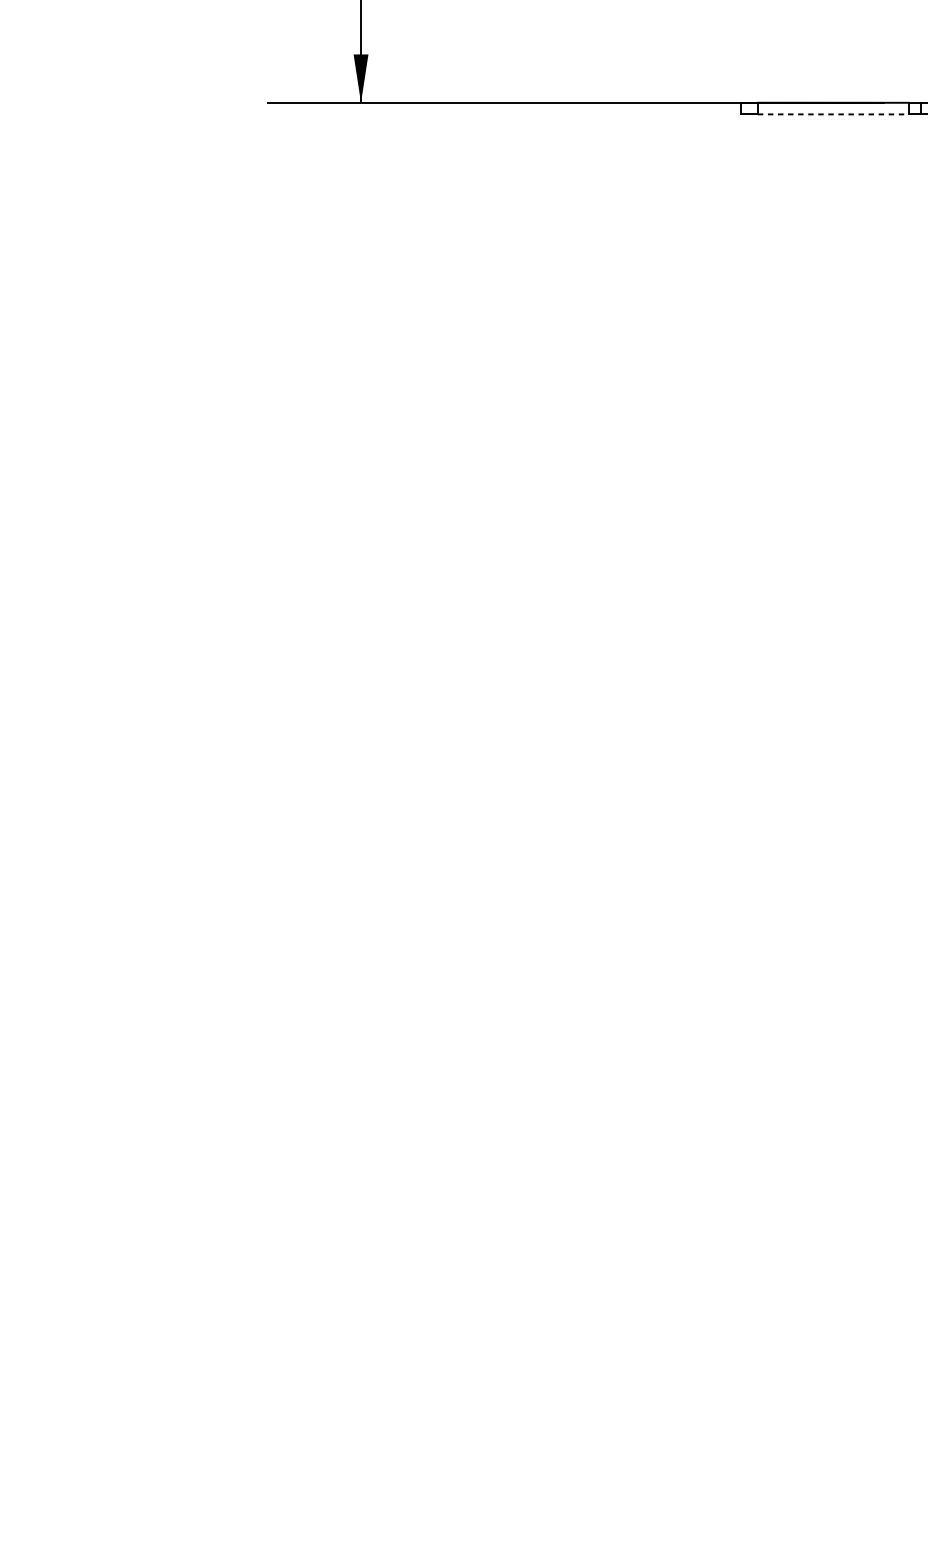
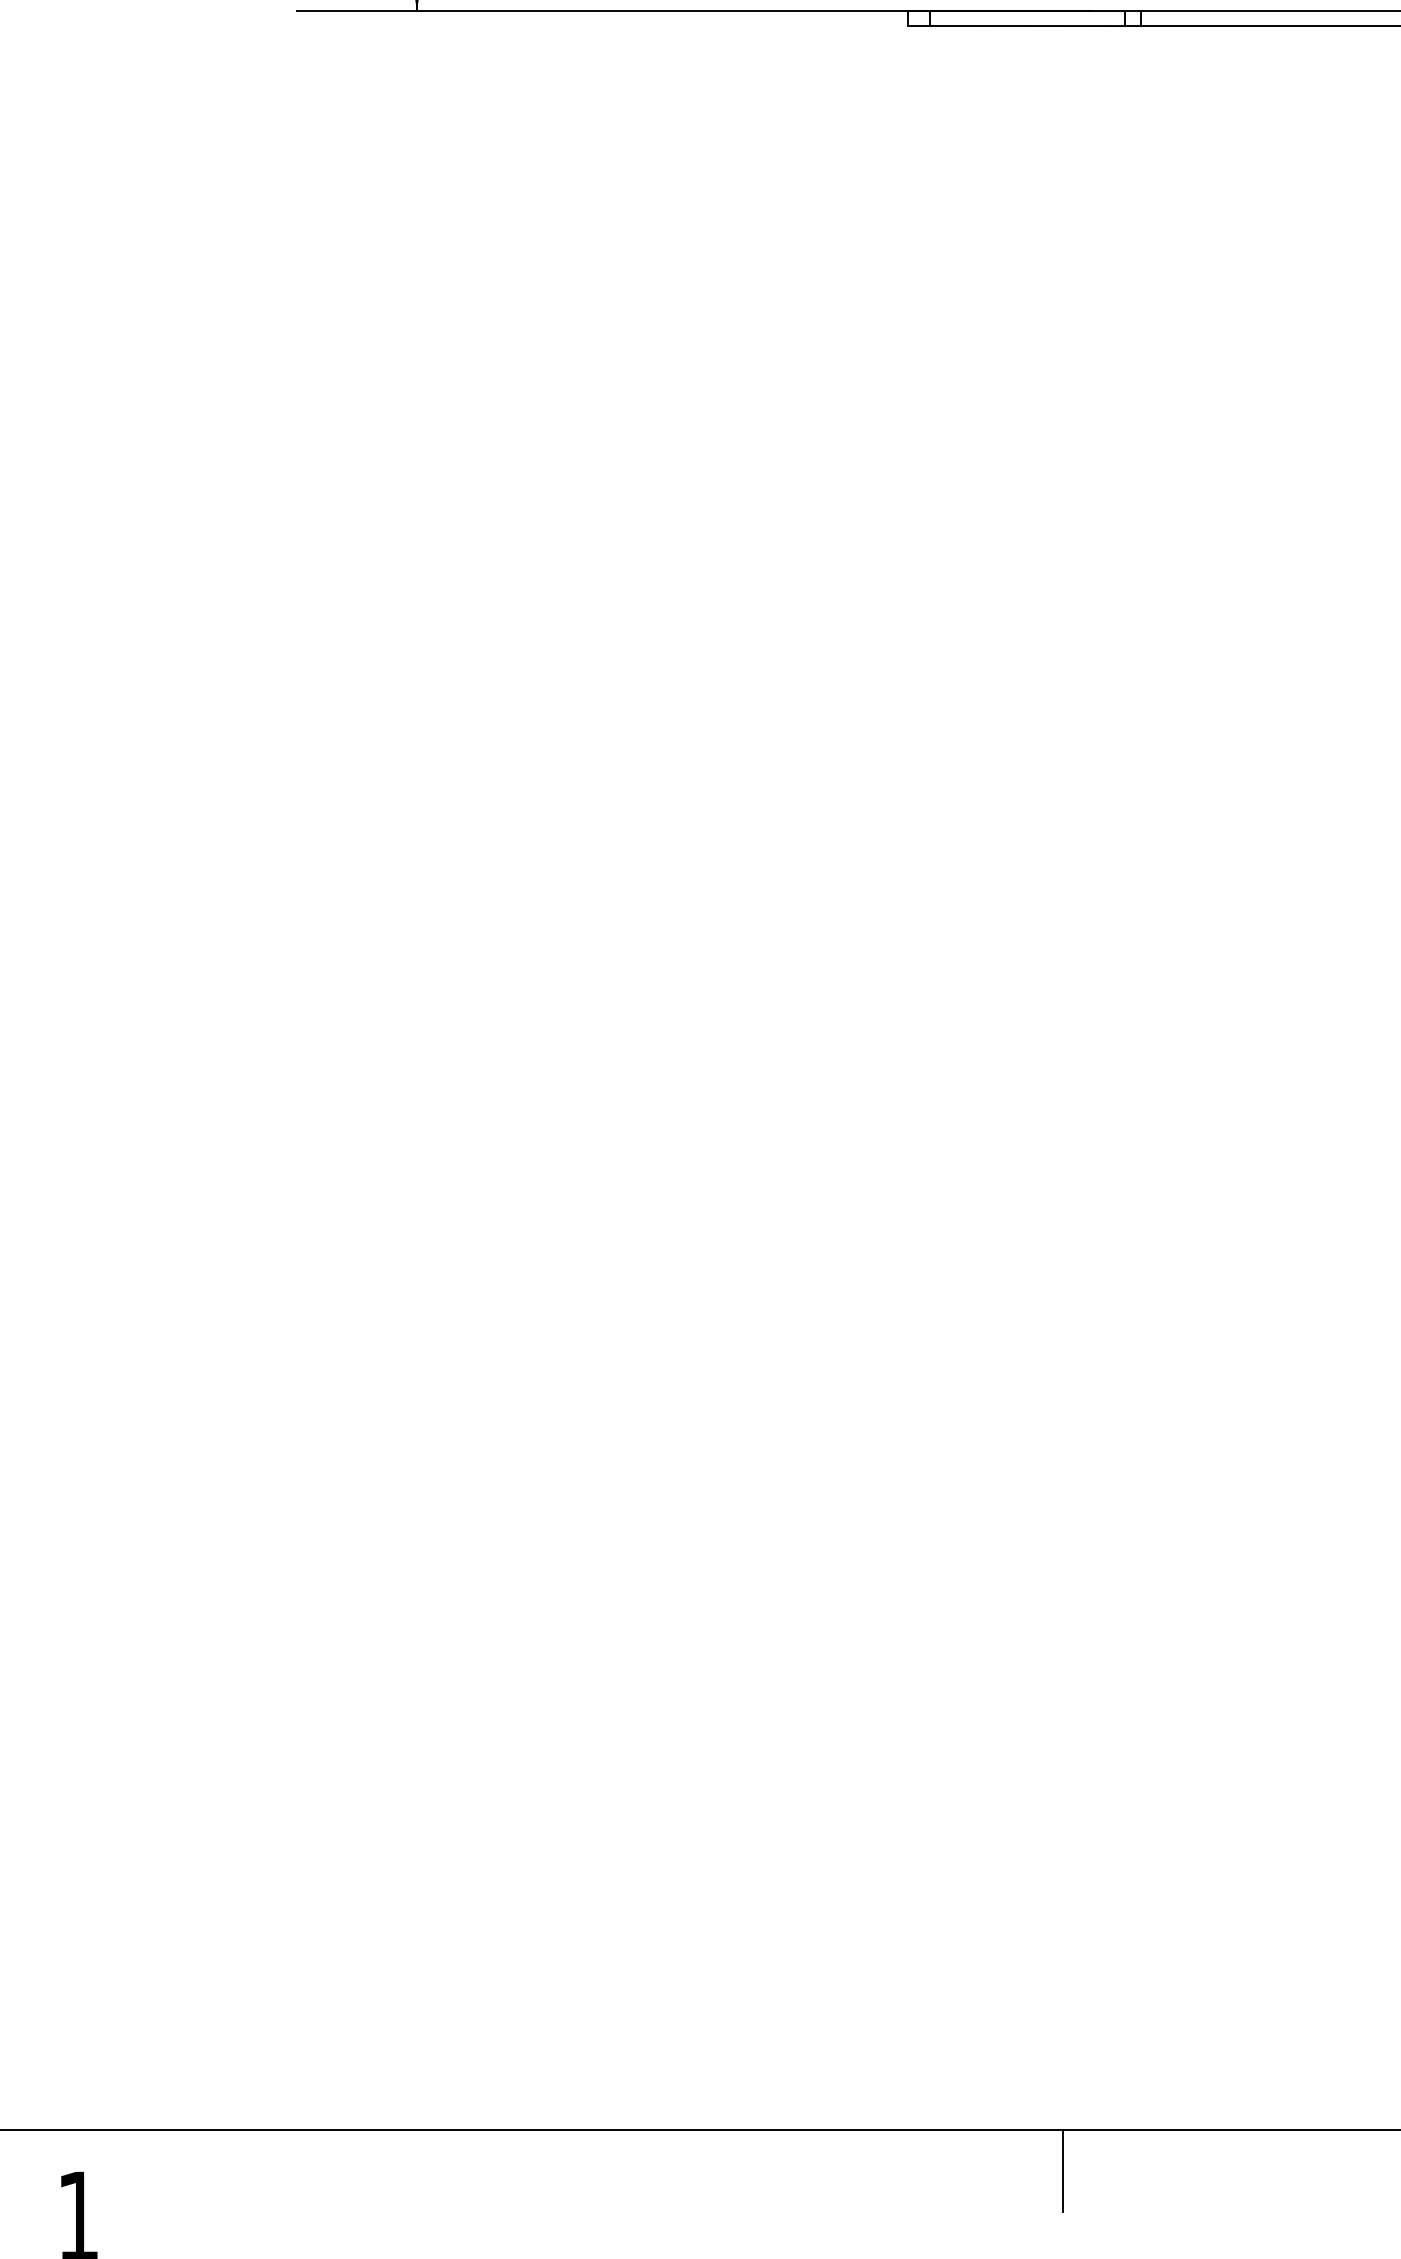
line: (833, 114) -> (1027, 26), dashed -> solid

